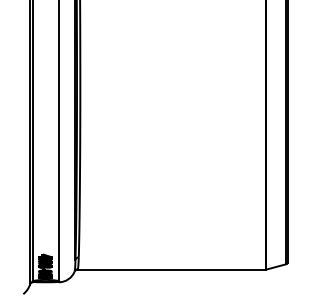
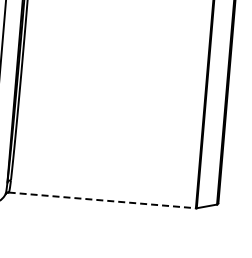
line: (172, 269) -> (103, 200), solid -> dashed

